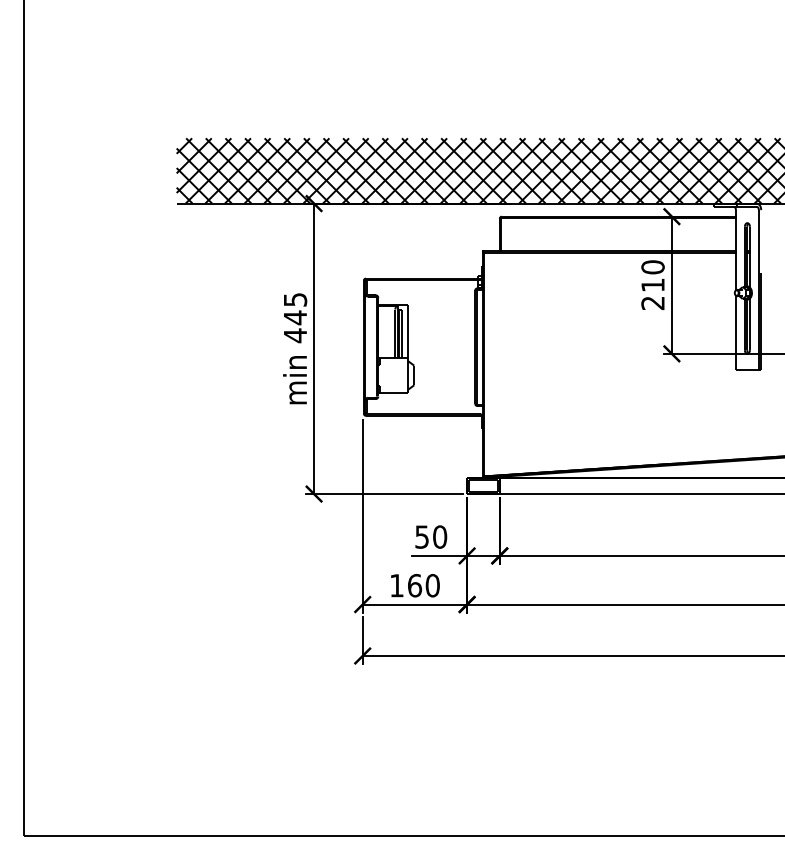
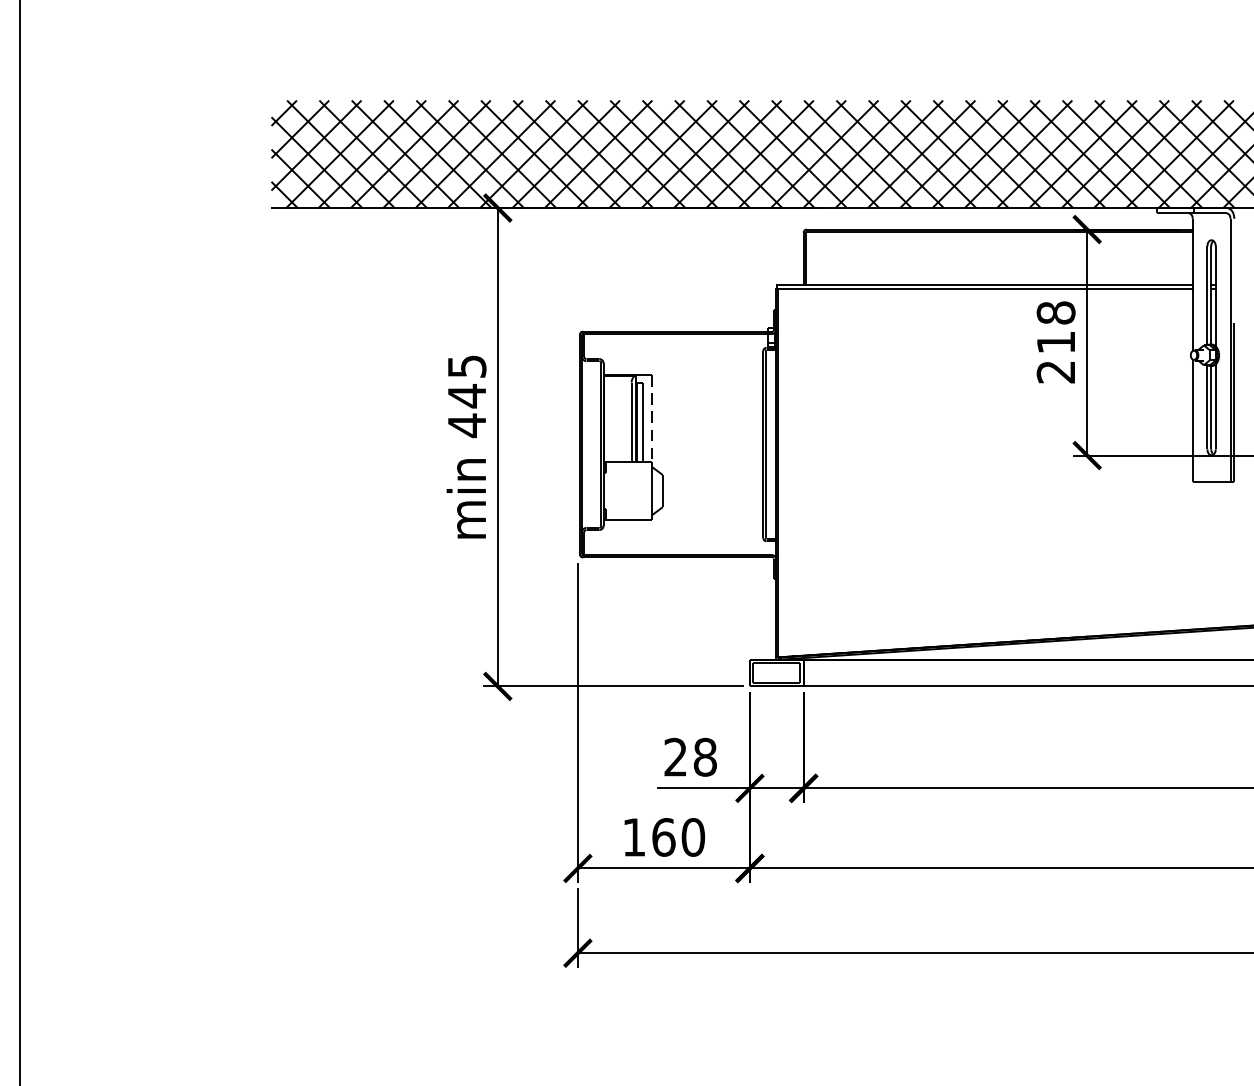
text: (652, 267) -> (1055, 313), 210 -> 218
line: (407, 331) -> (651, 418), solid -> dashed
text: (431, 536) -> (691, 756), 50 -> 28

